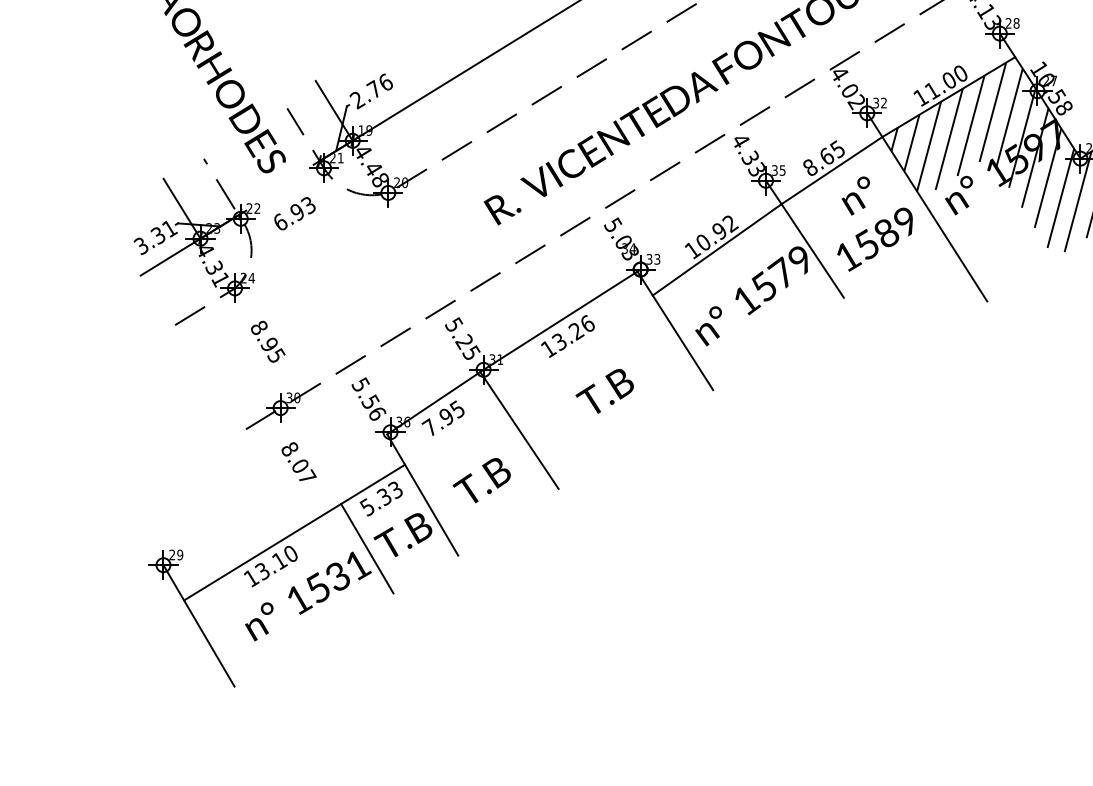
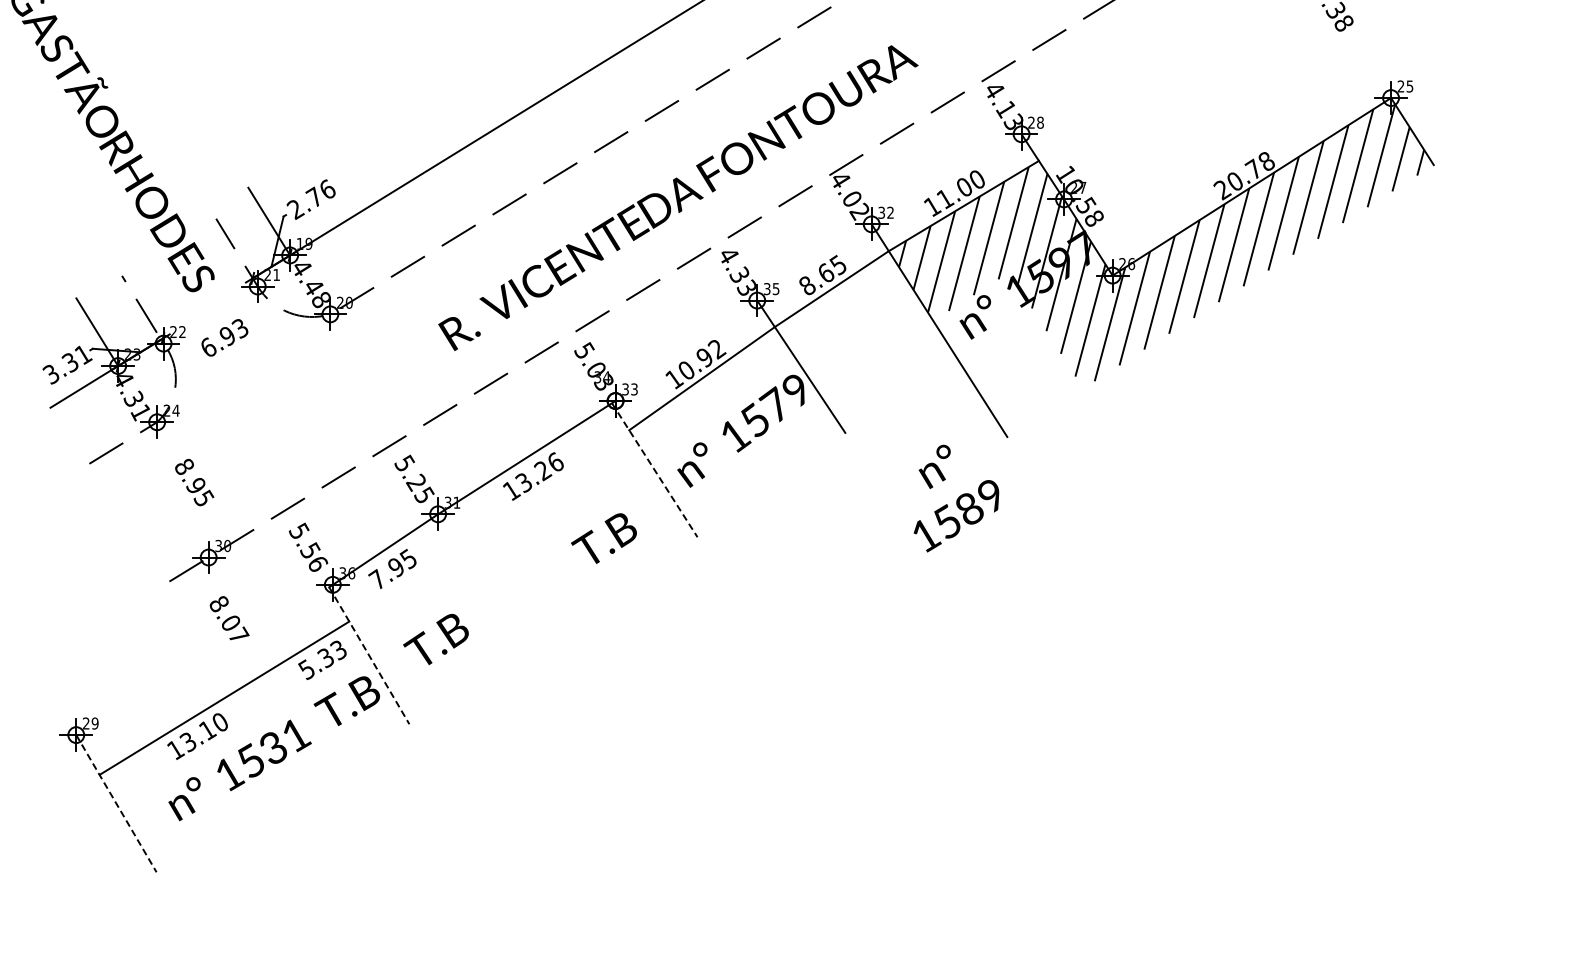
text: (875, 224) -> (956, 498), moved
line: (675, 331) -> (655, 470), solid -> dashed
text: (604, 391) -> (603, 538), moved
line: (519, 430) -> (478, 582), removed
line: (422, 495) -> (369, 656), solid -> dashed
line: (367, 548) -> (306, 716), removed
line: (199, 626) -> (116, 804), solid -> dashed

